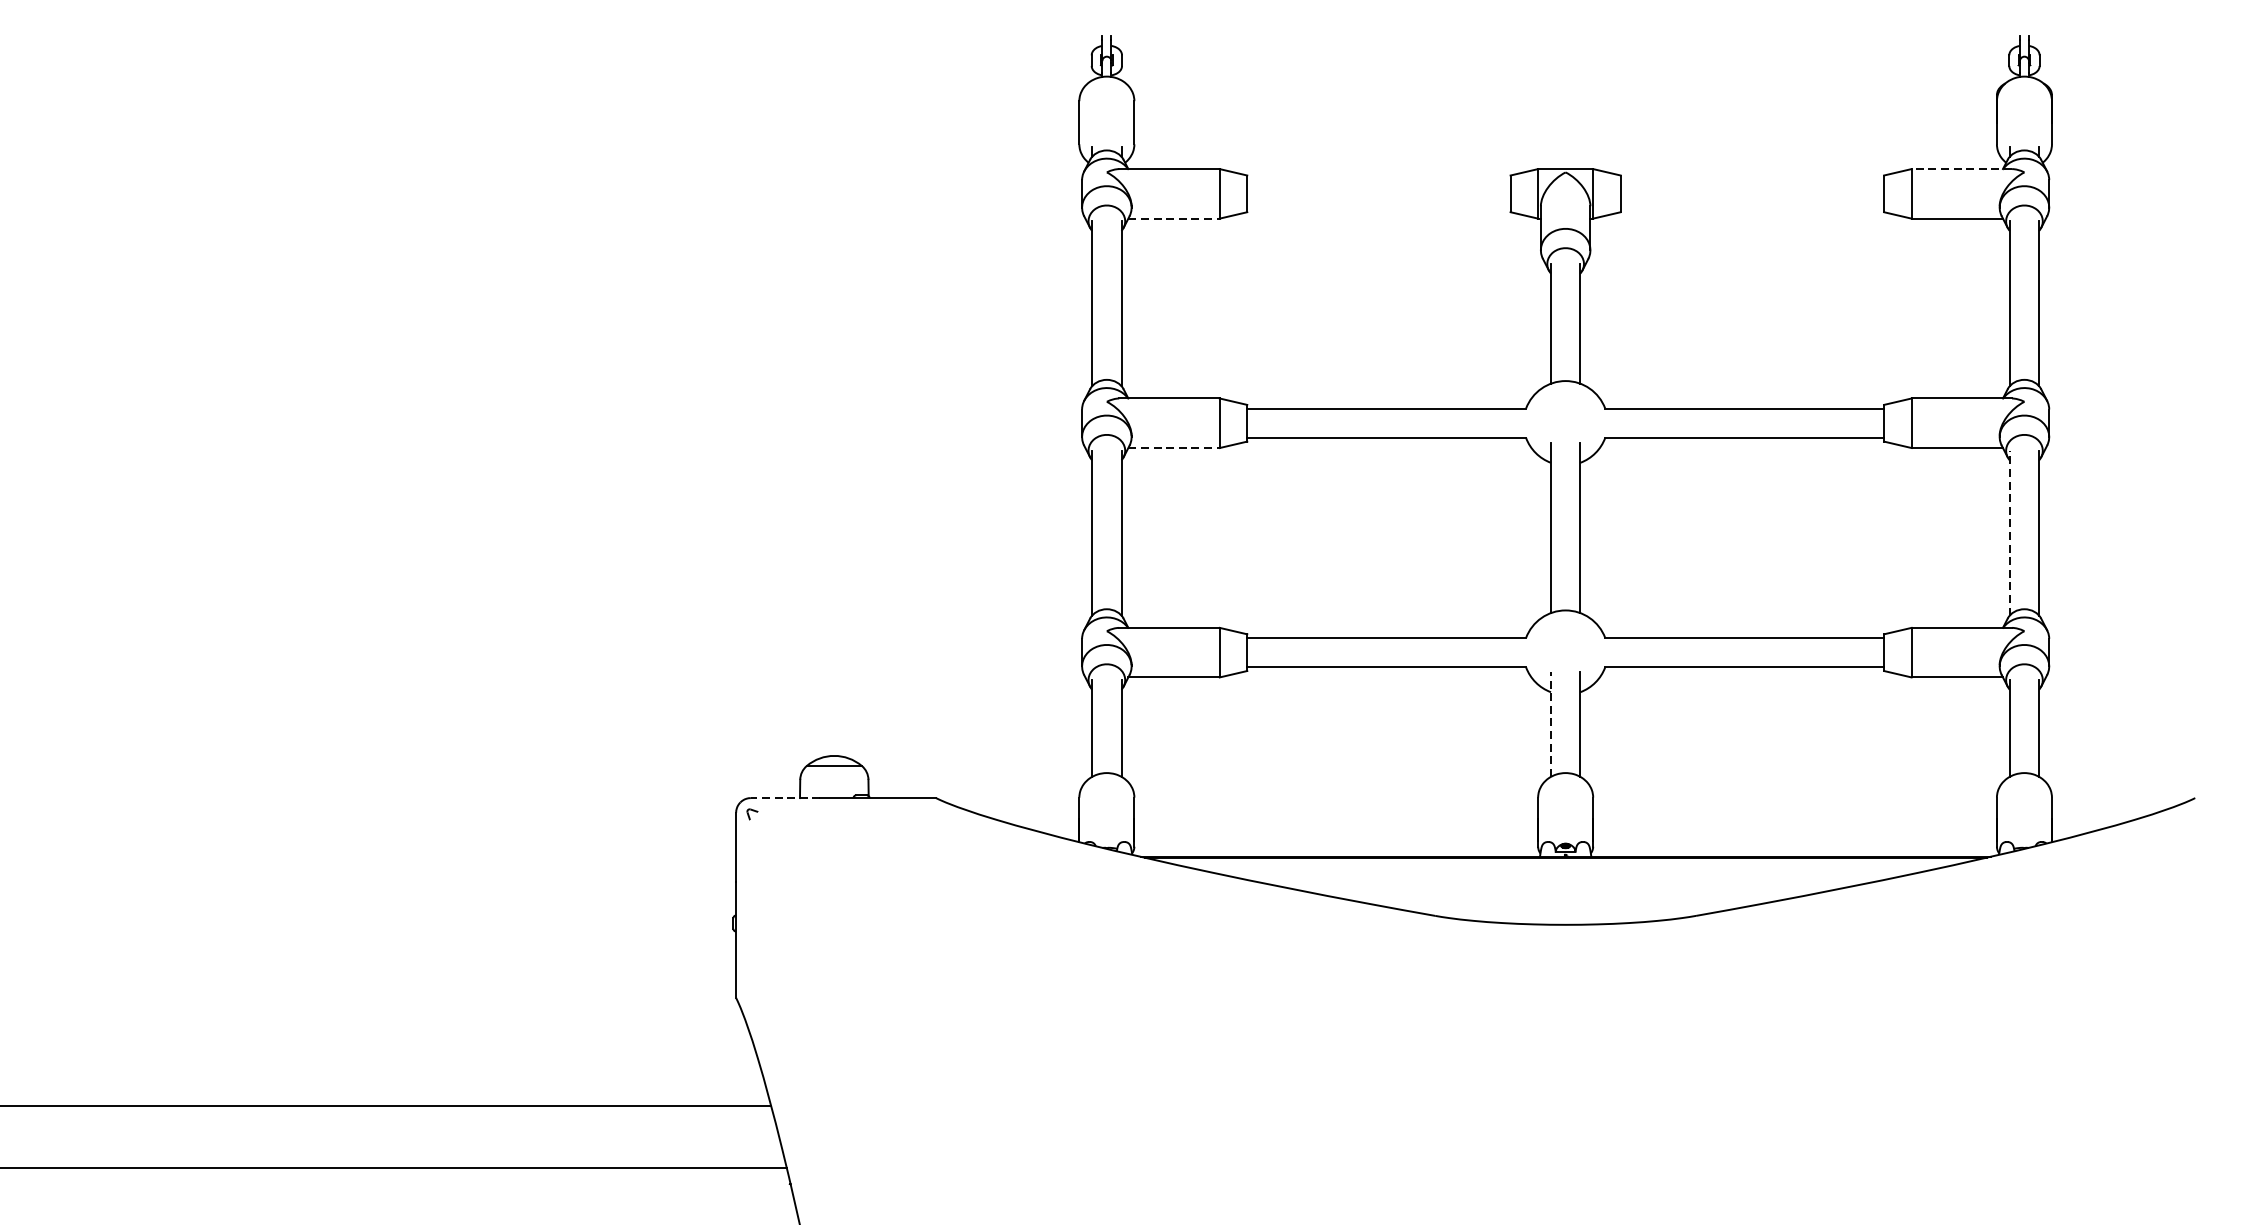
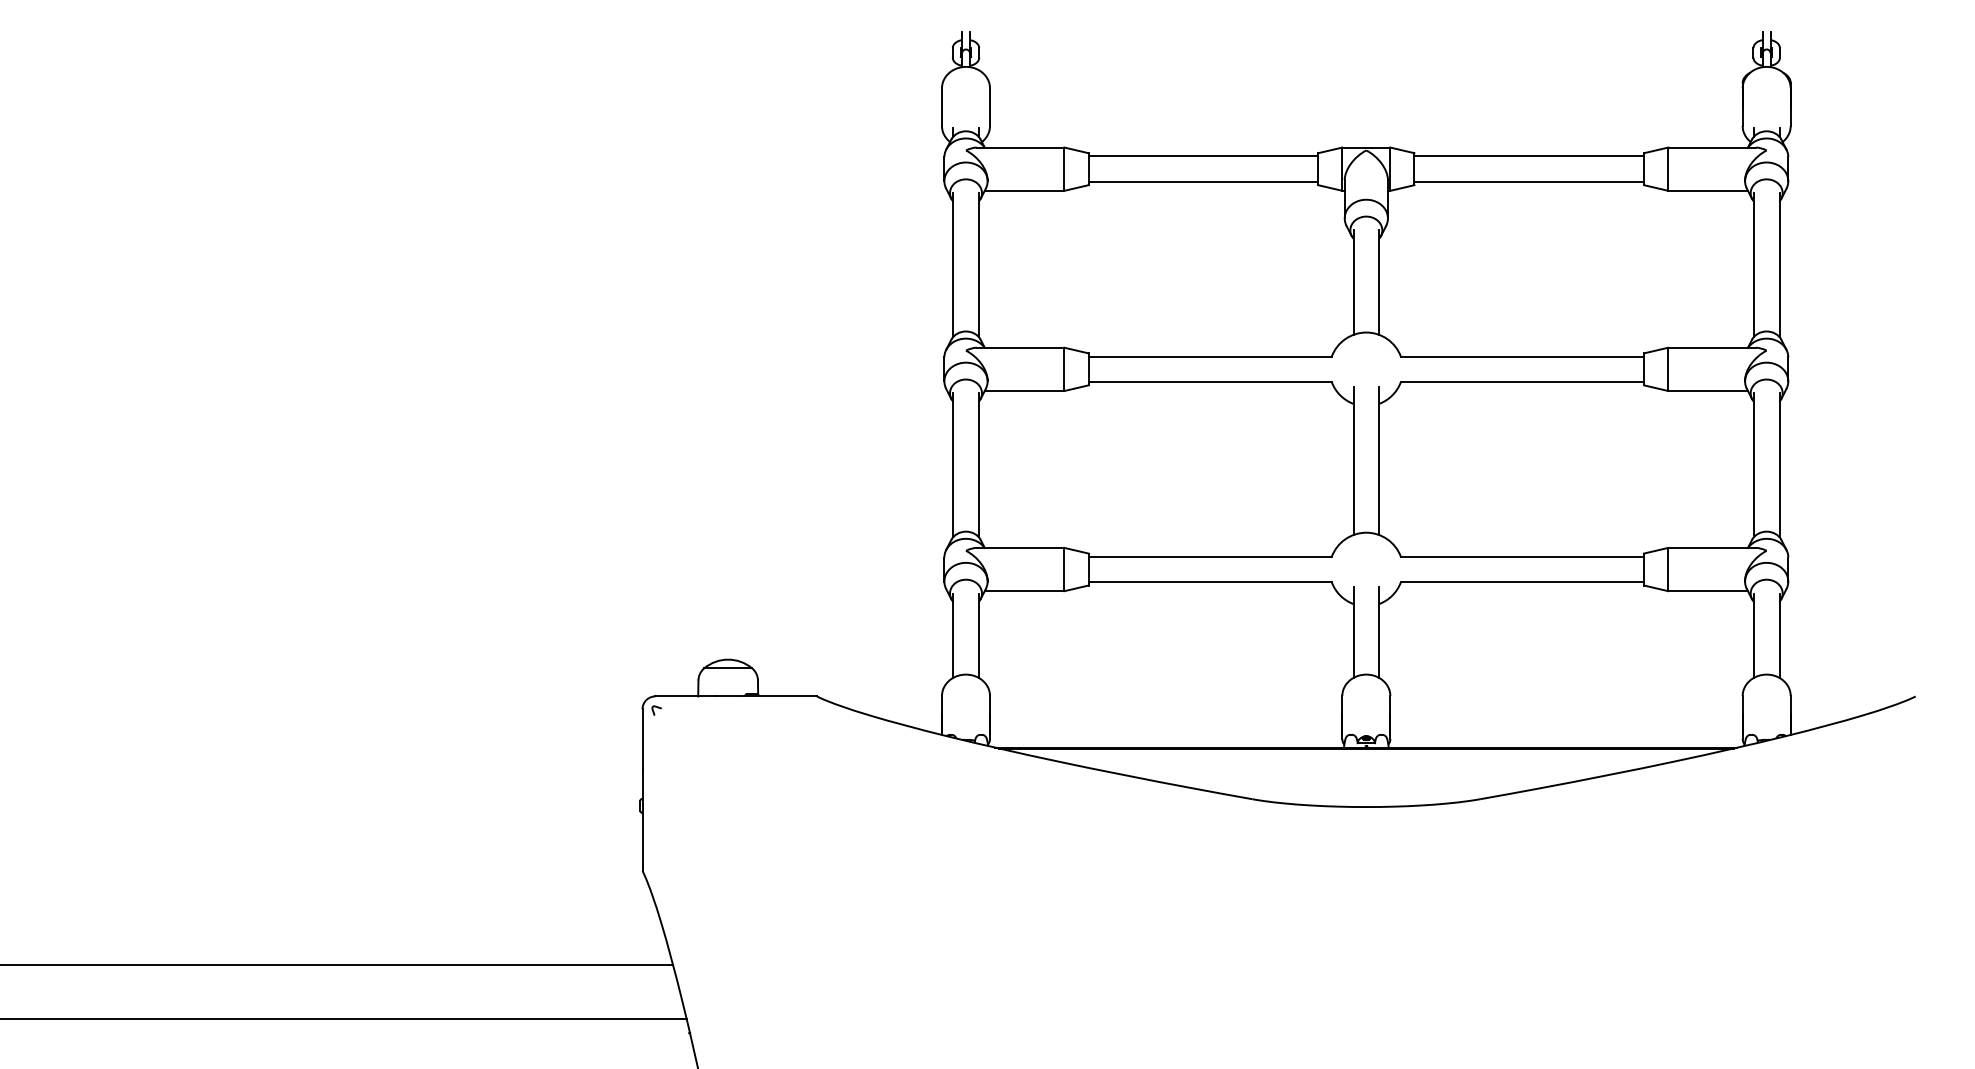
line: (1962, 168) -> (1712, 147), dashed -> solid
line: (1379, 179) -> (1203, 156), added
line: (1752, 179) -> (1529, 156), added
line: (1379, 209) -> (1203, 182), added
line: (1752, 209) -> (1529, 182), added
line: (1173, 218) -> (1024, 190), dashed -> solid
line: (1173, 447) -> (1024, 390), dashed -> solid
line: (2009, 533) -> (1753, 465), dashed -> solid
line: (1550, 724) -> (1353, 632), dashed -> solid
line: (785, 798) -> (685, 696), dashed -> solid

